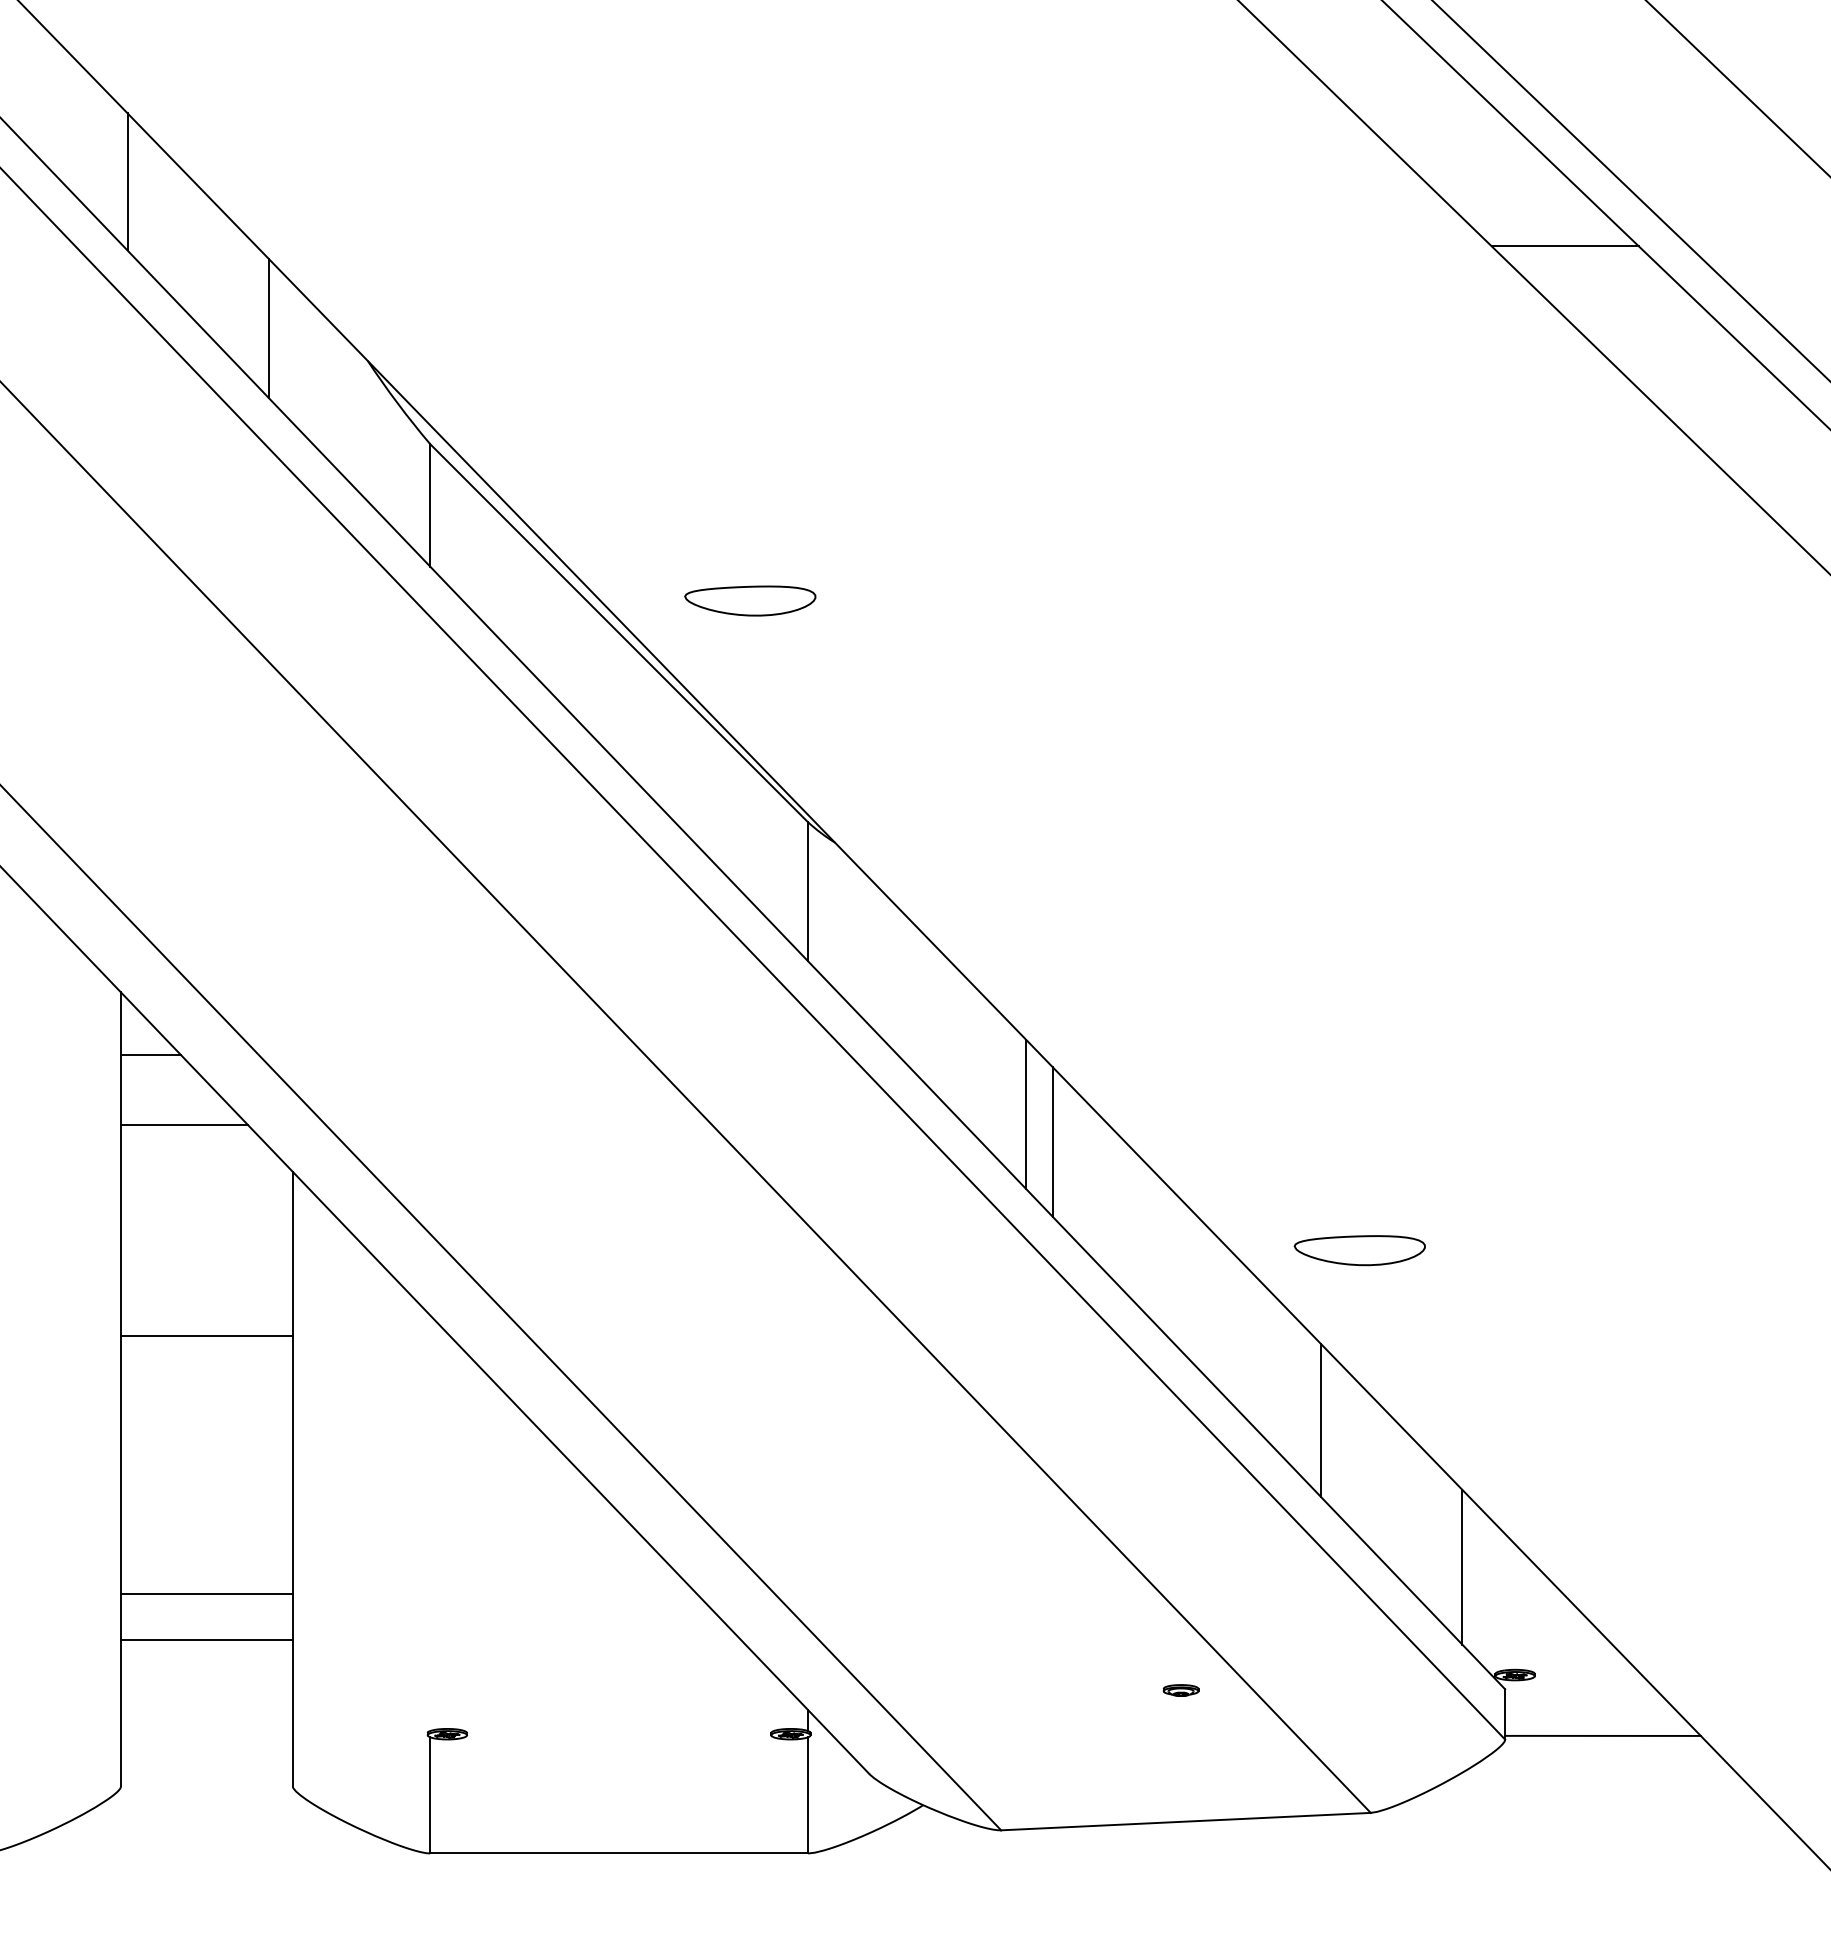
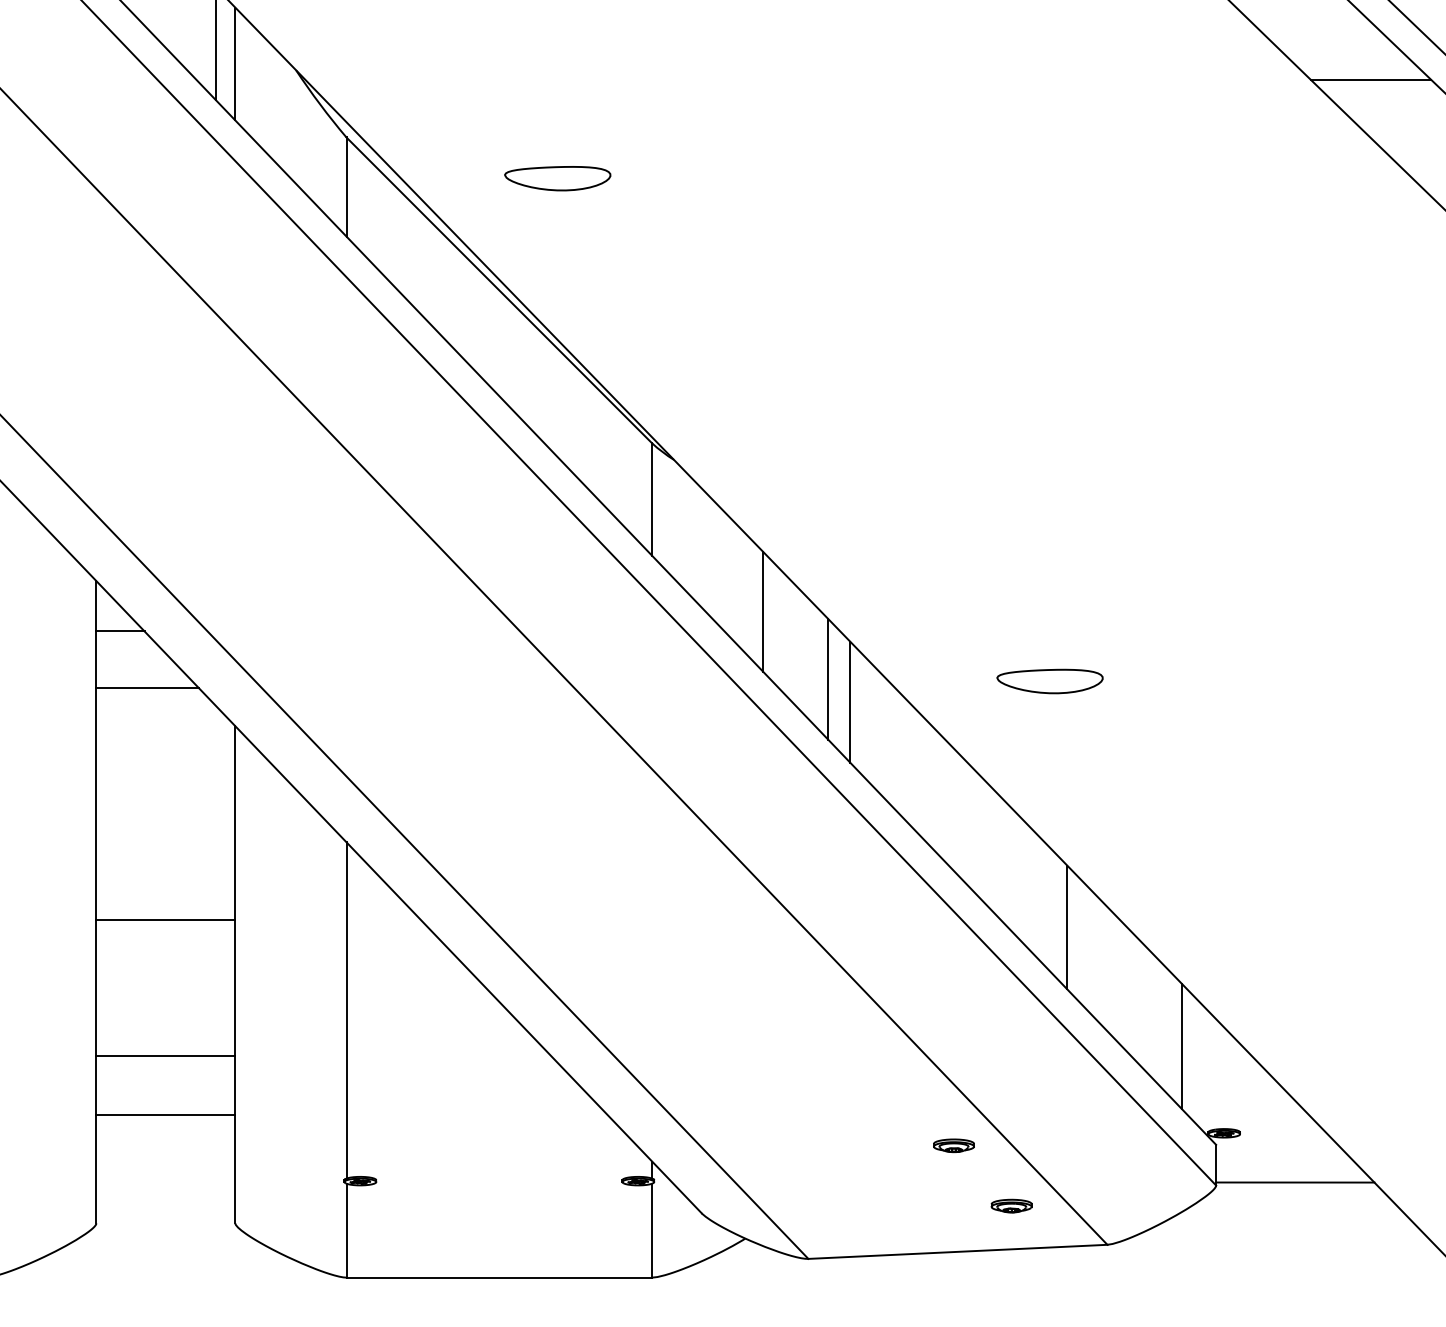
line: (292, 353) -> (235, 64), added
line: (1696, 372) -> (1370, 79), added
part: (750, 600) -> (557, 178), moved
line: (945, 1030) -> (763, 611), added
part: (1359, 1250) -> (1049, 681), moved
line: (206, 1336) -> (165, 920), moved
line: (430, 1523) -> (346, 1010), added
line: (206, 1594) -> (165, 1115), moved
line: (206, 1640) -> (165, 1055), moved
part: (1180, 1690) -> (953, 1145), size x1.43
part: (1252, 1764) -> (1011, 1205), added

